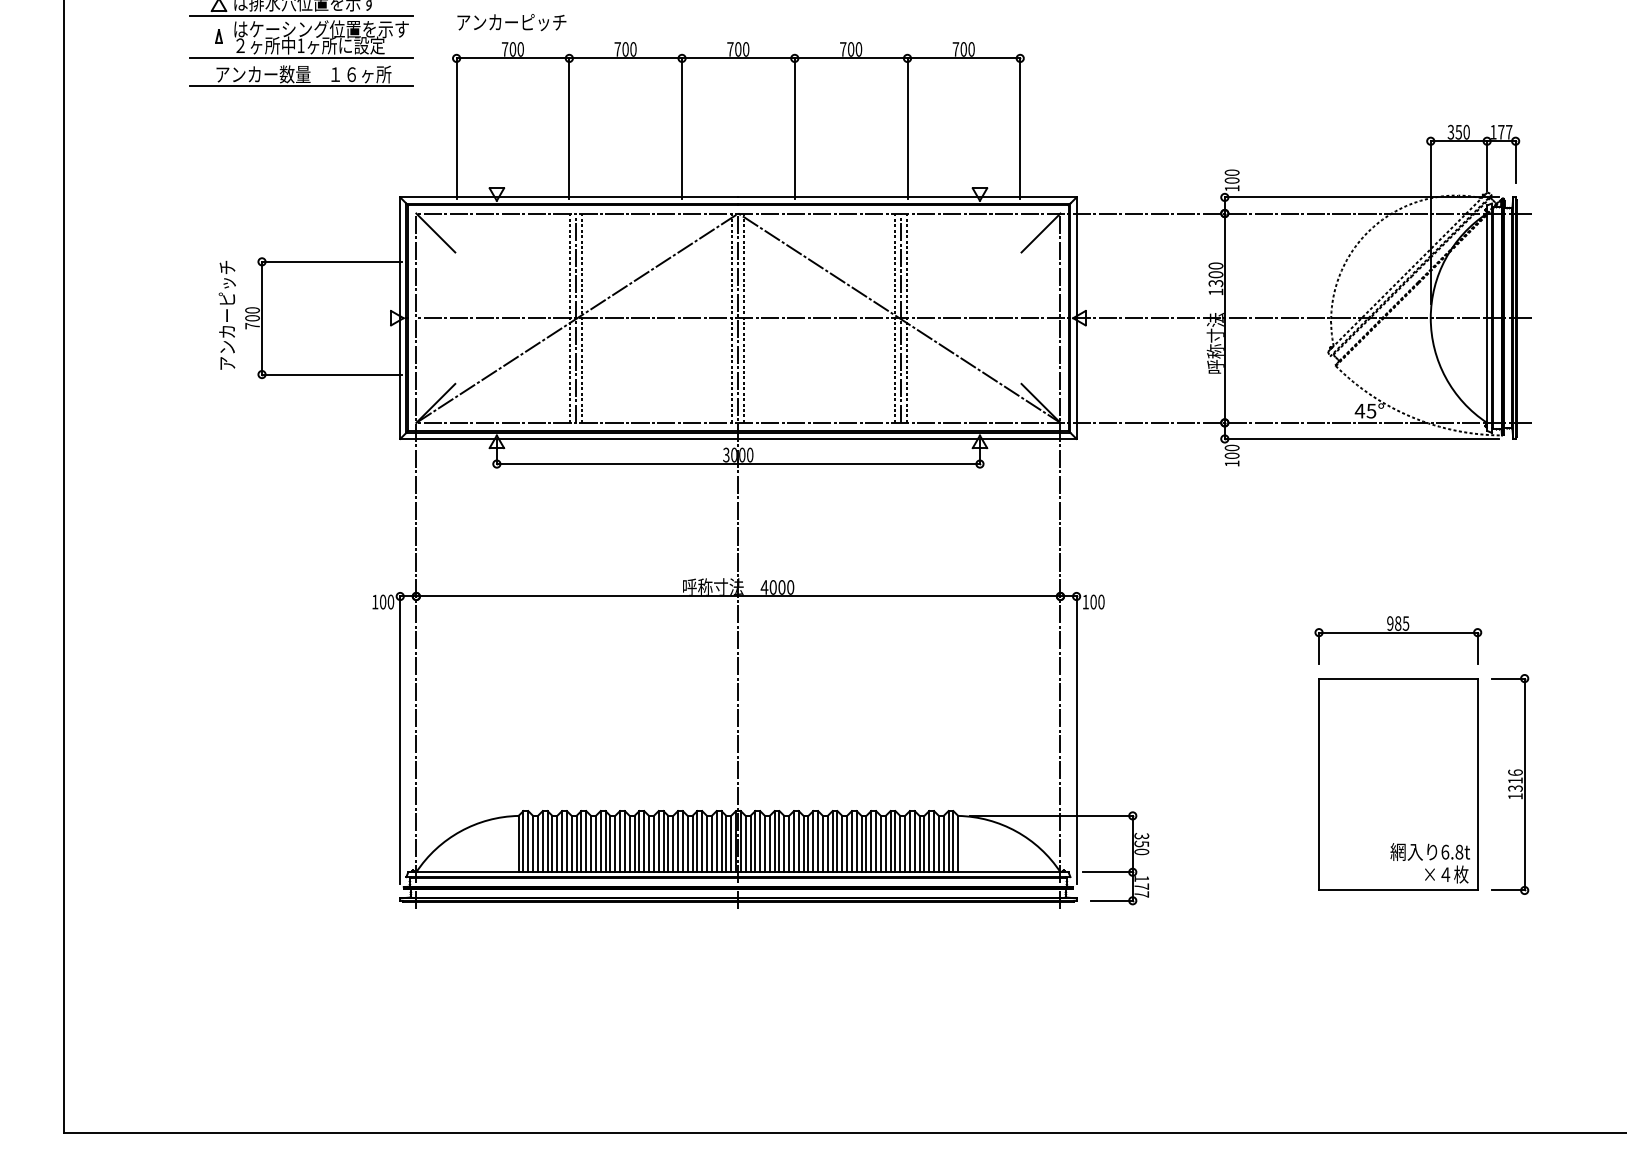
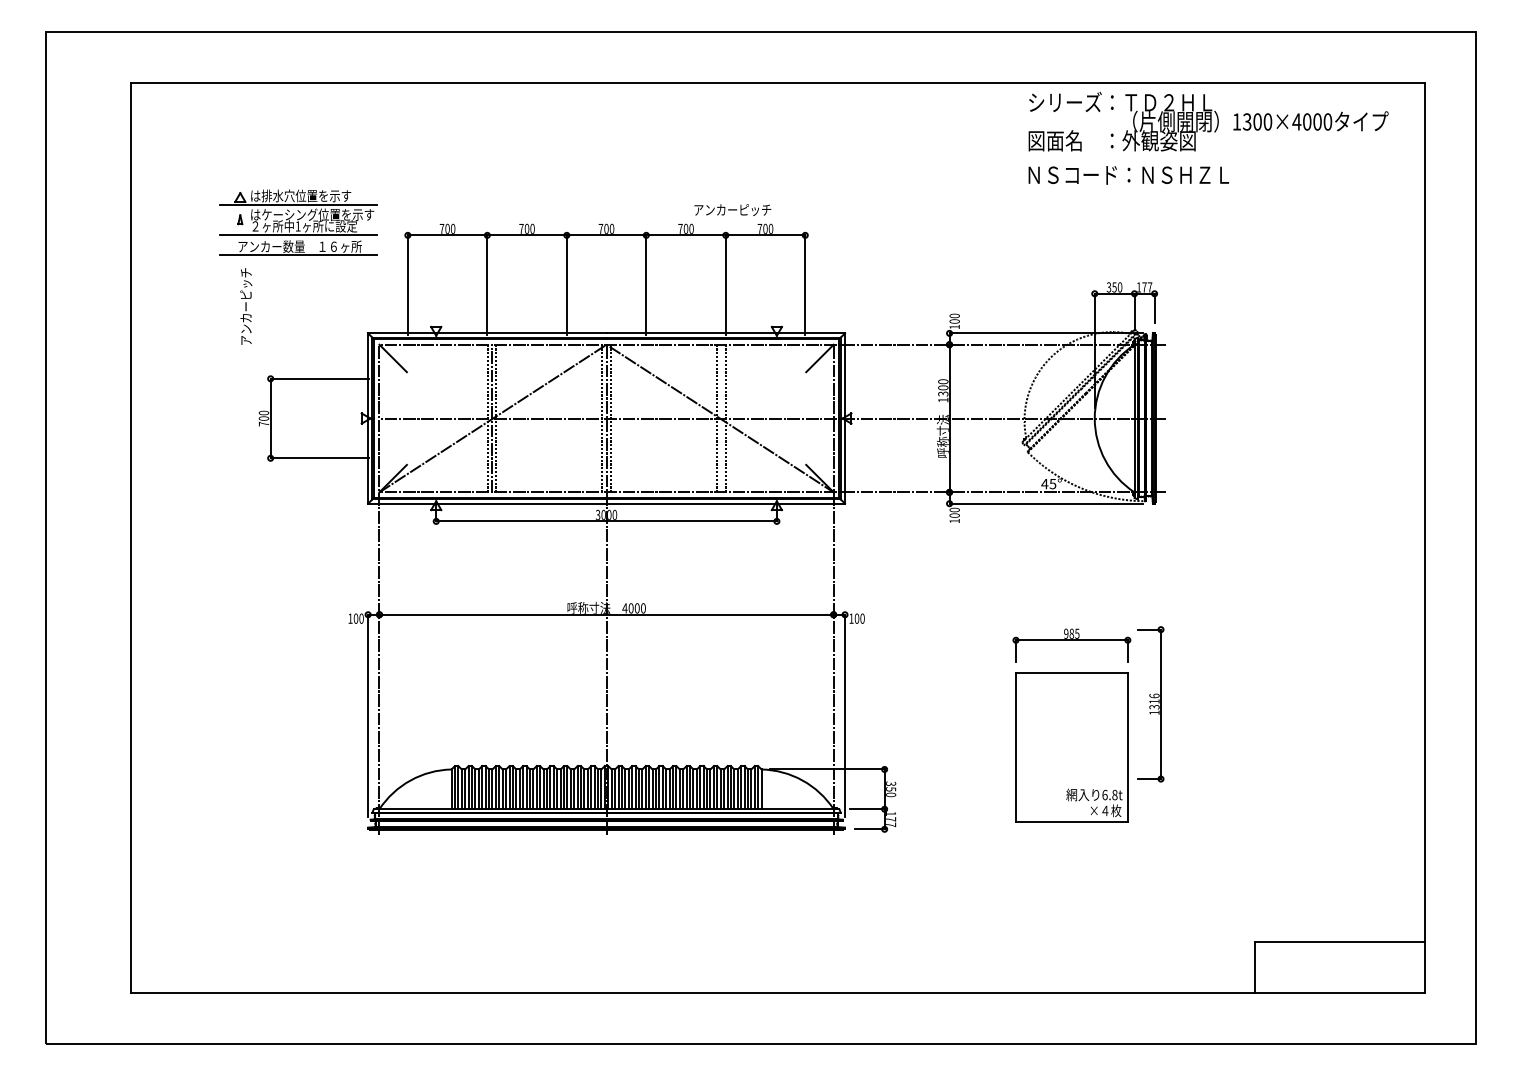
text: (511, 21) -> (732, 209), moved
text: (227, 315) -> (246, 306), moved
line: (901, 318) -> (721, 418), removed
part: (1509, 784) -> (1150, 704), moved

